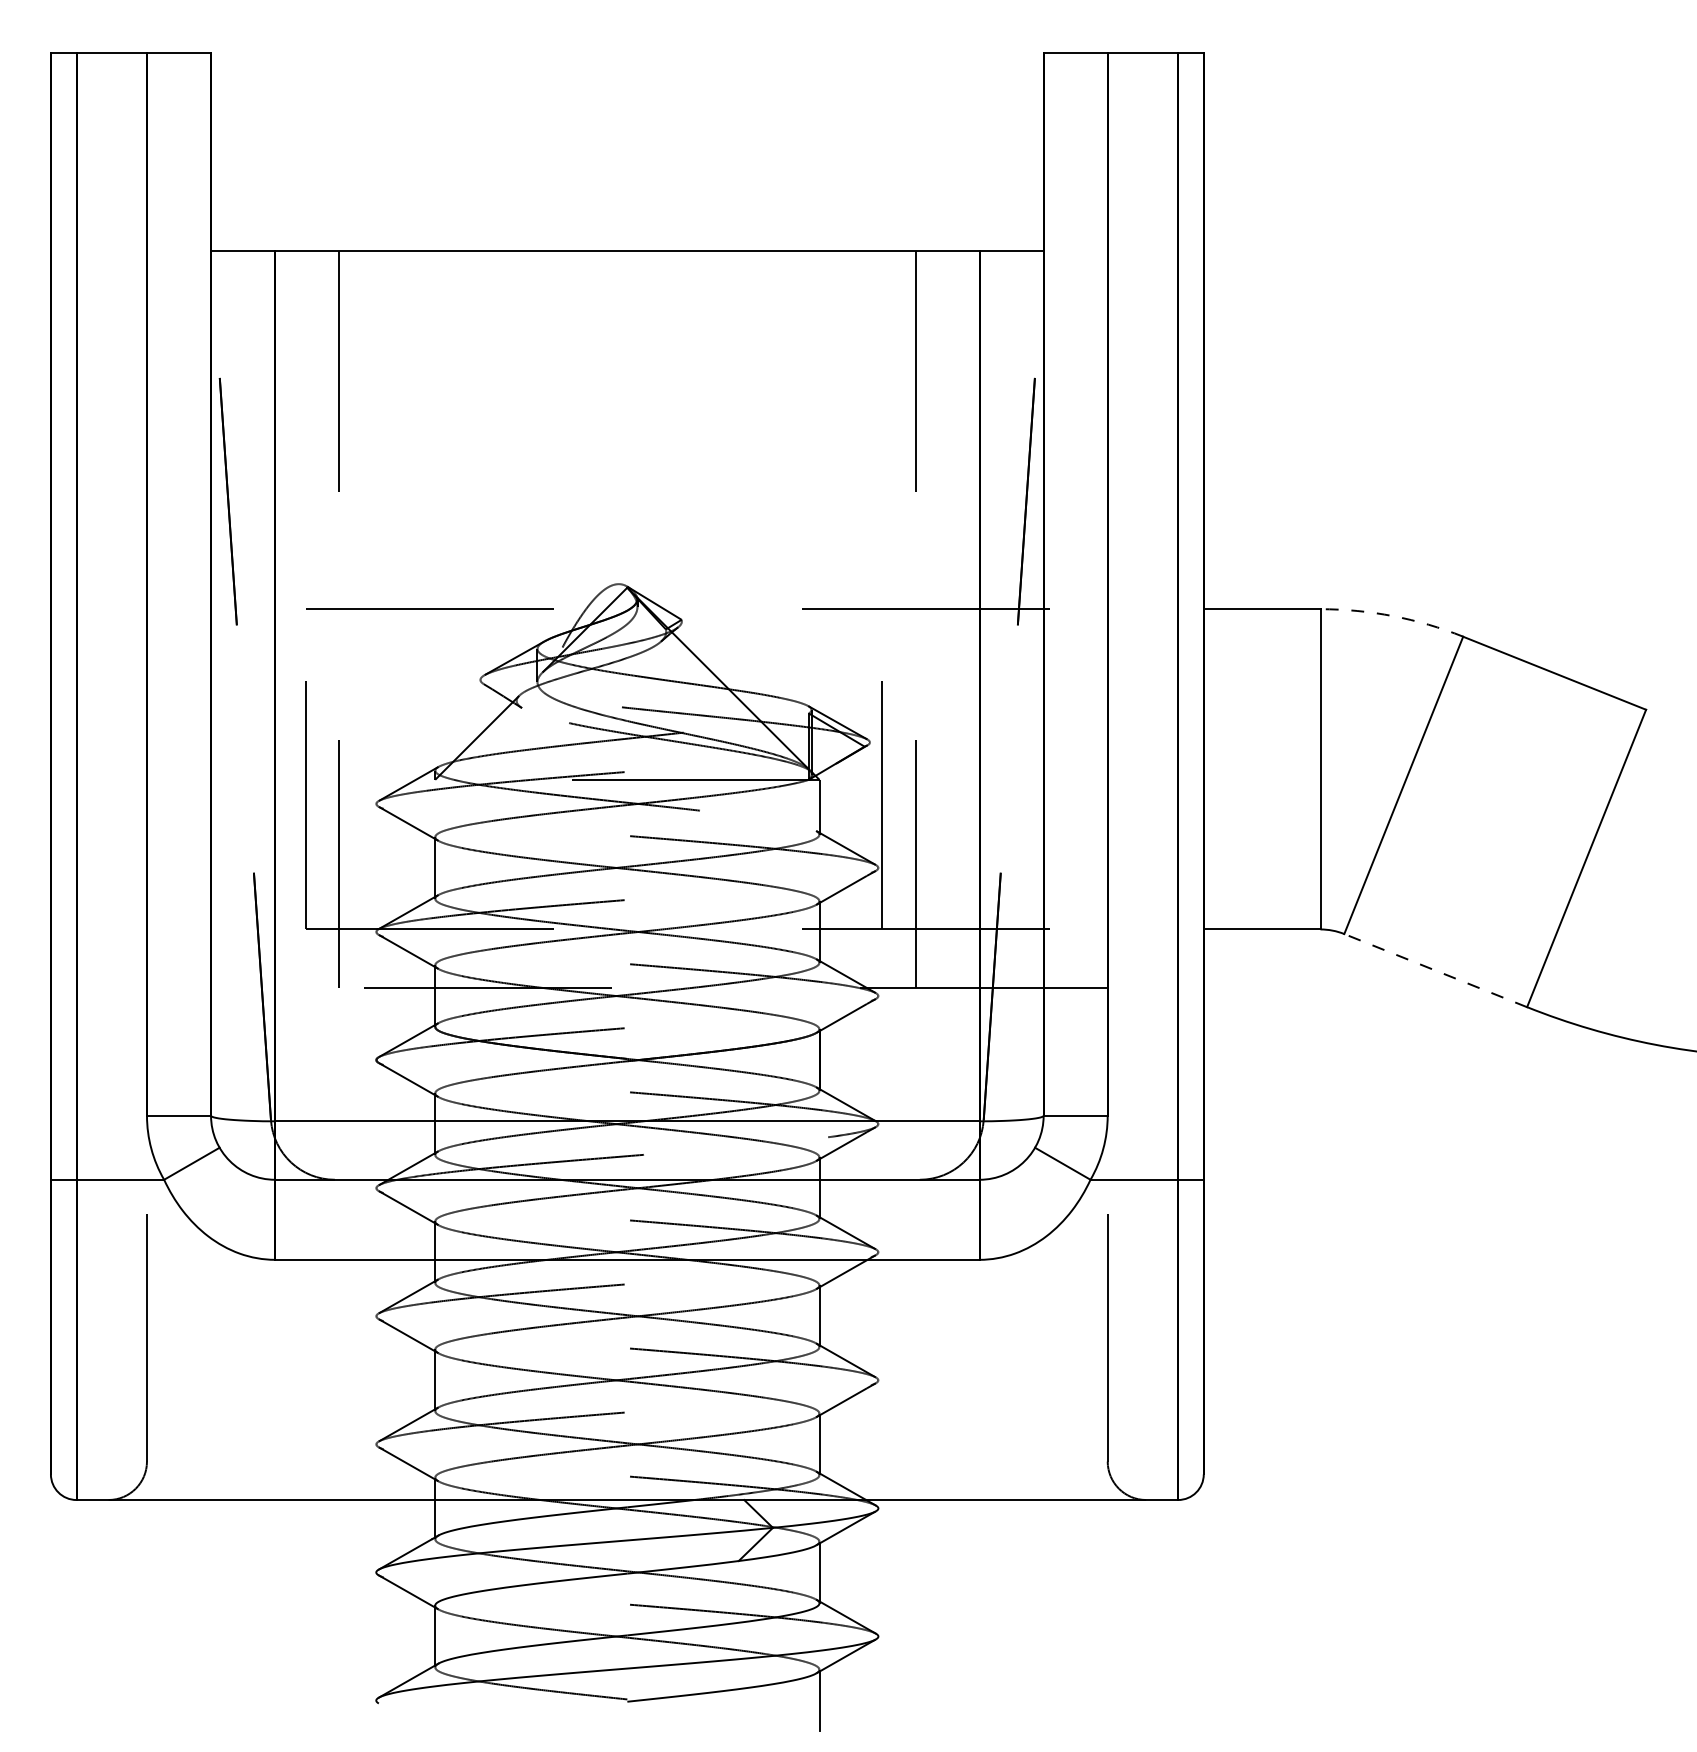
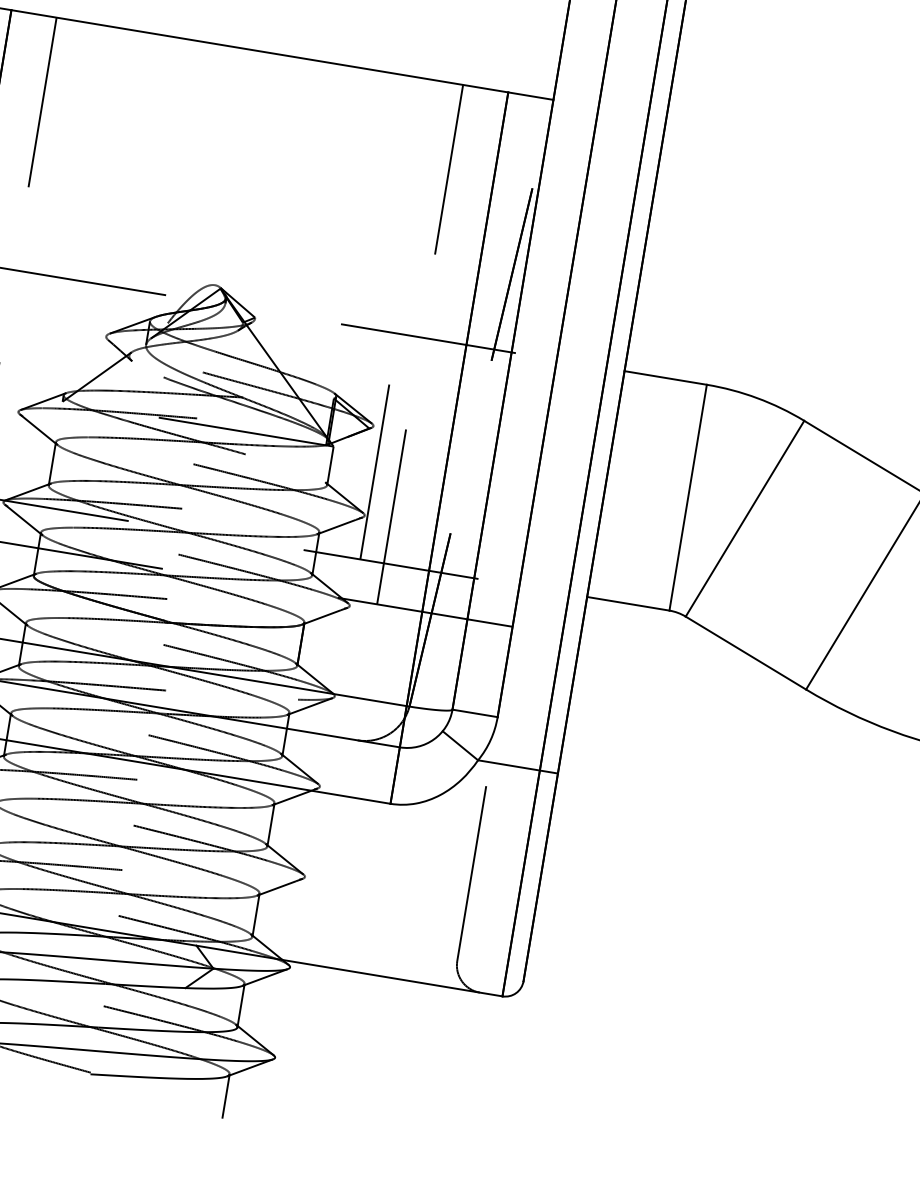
arc: (1393, 616) -> (757, 398), dashed -> solid
line: (1435, 970) -> (745, 652), dashed -> solid

